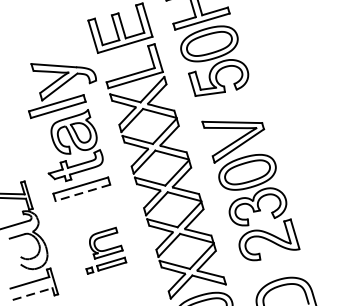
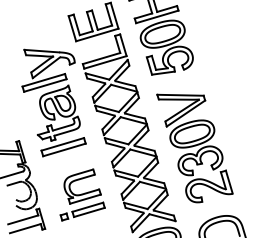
line: (81, 193) -> (63, 150), dashed -> solid
part: (106, 250) -> (82, 194), size x1.43
line: (32, 293) -> (25, 228), dashed -> solid

